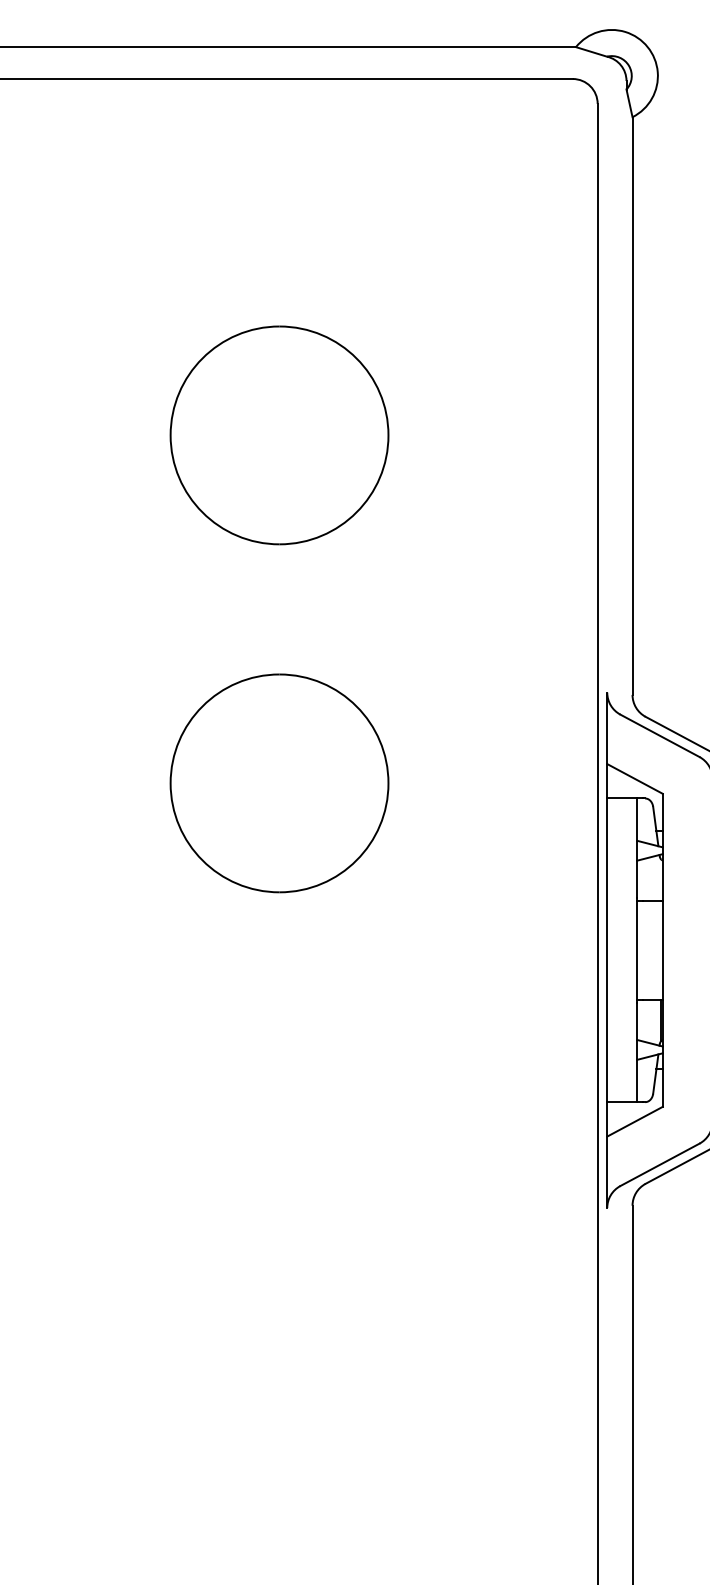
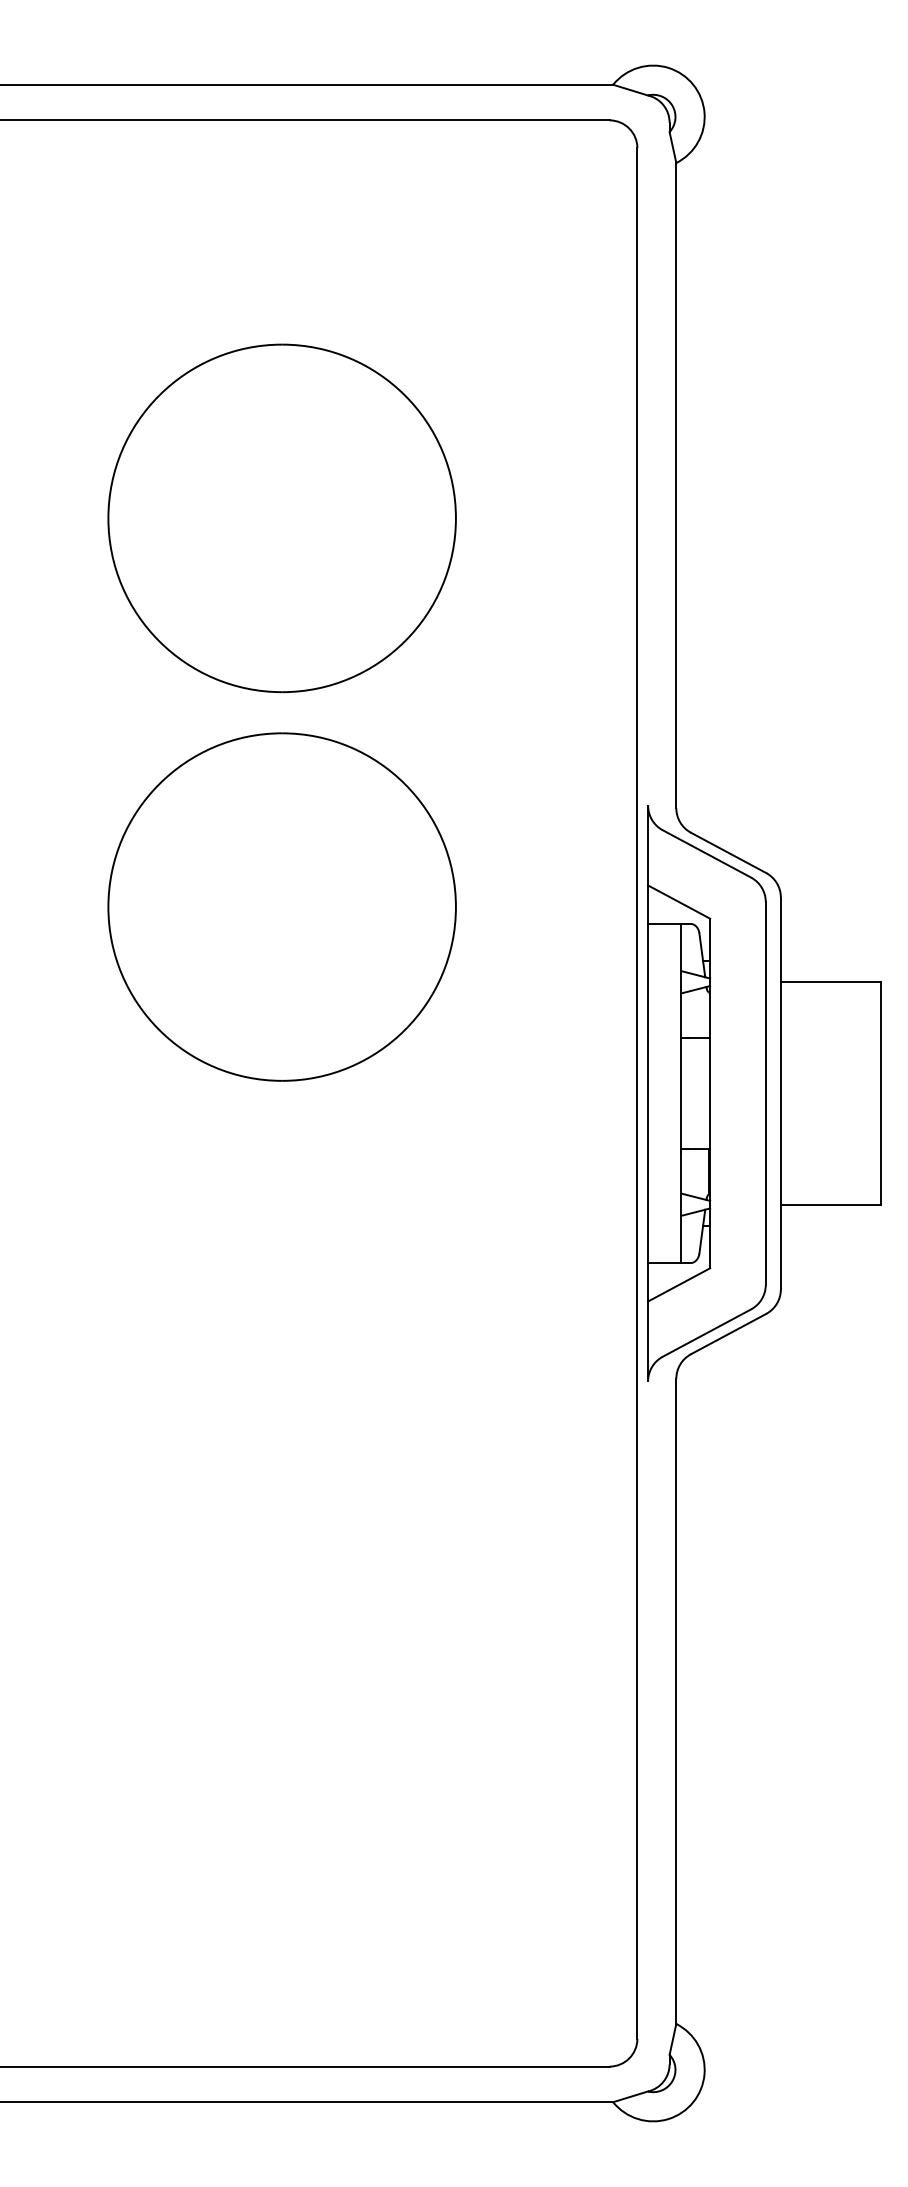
part: (278, 435) -> (281, 518), size x1.43
part: (278, 782) -> (281, 906), size x1.43

